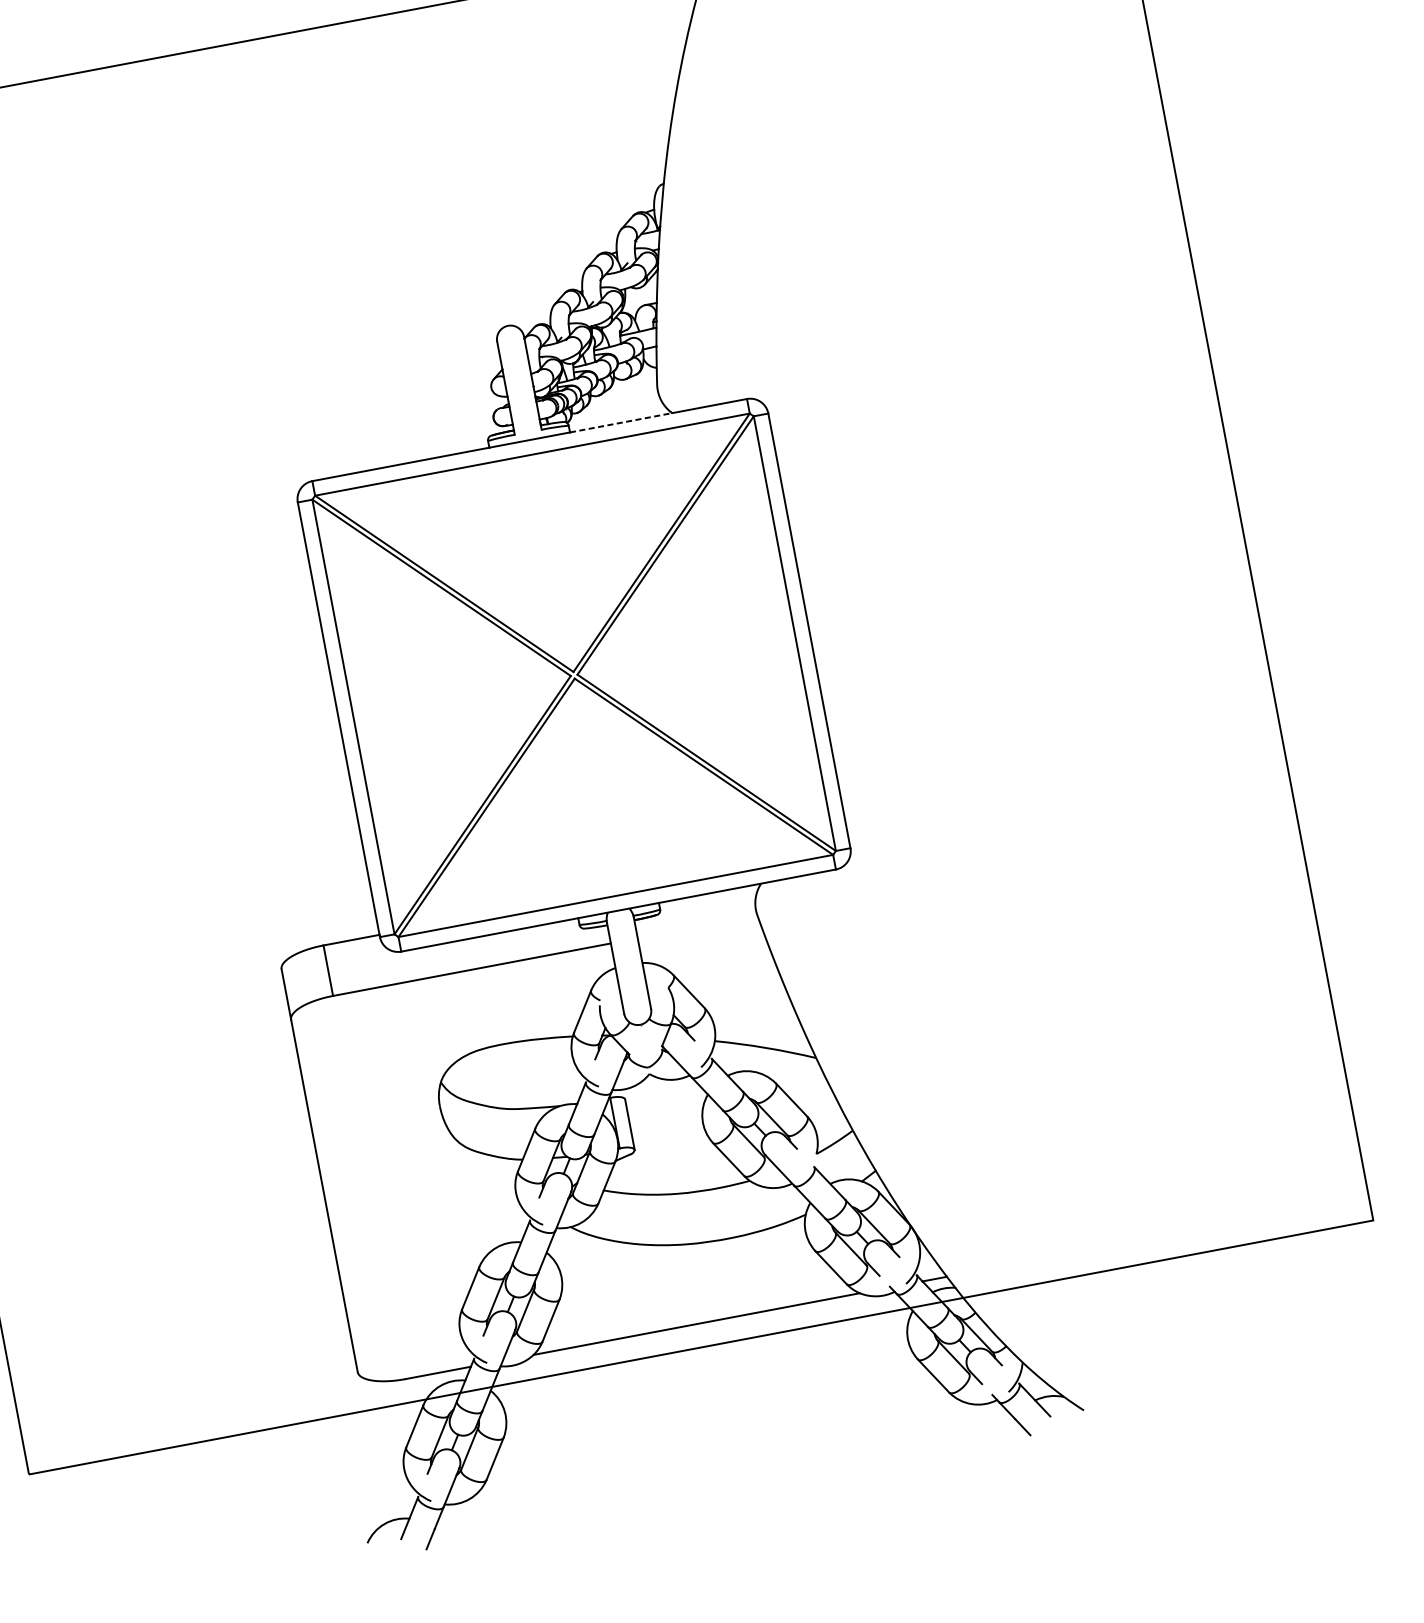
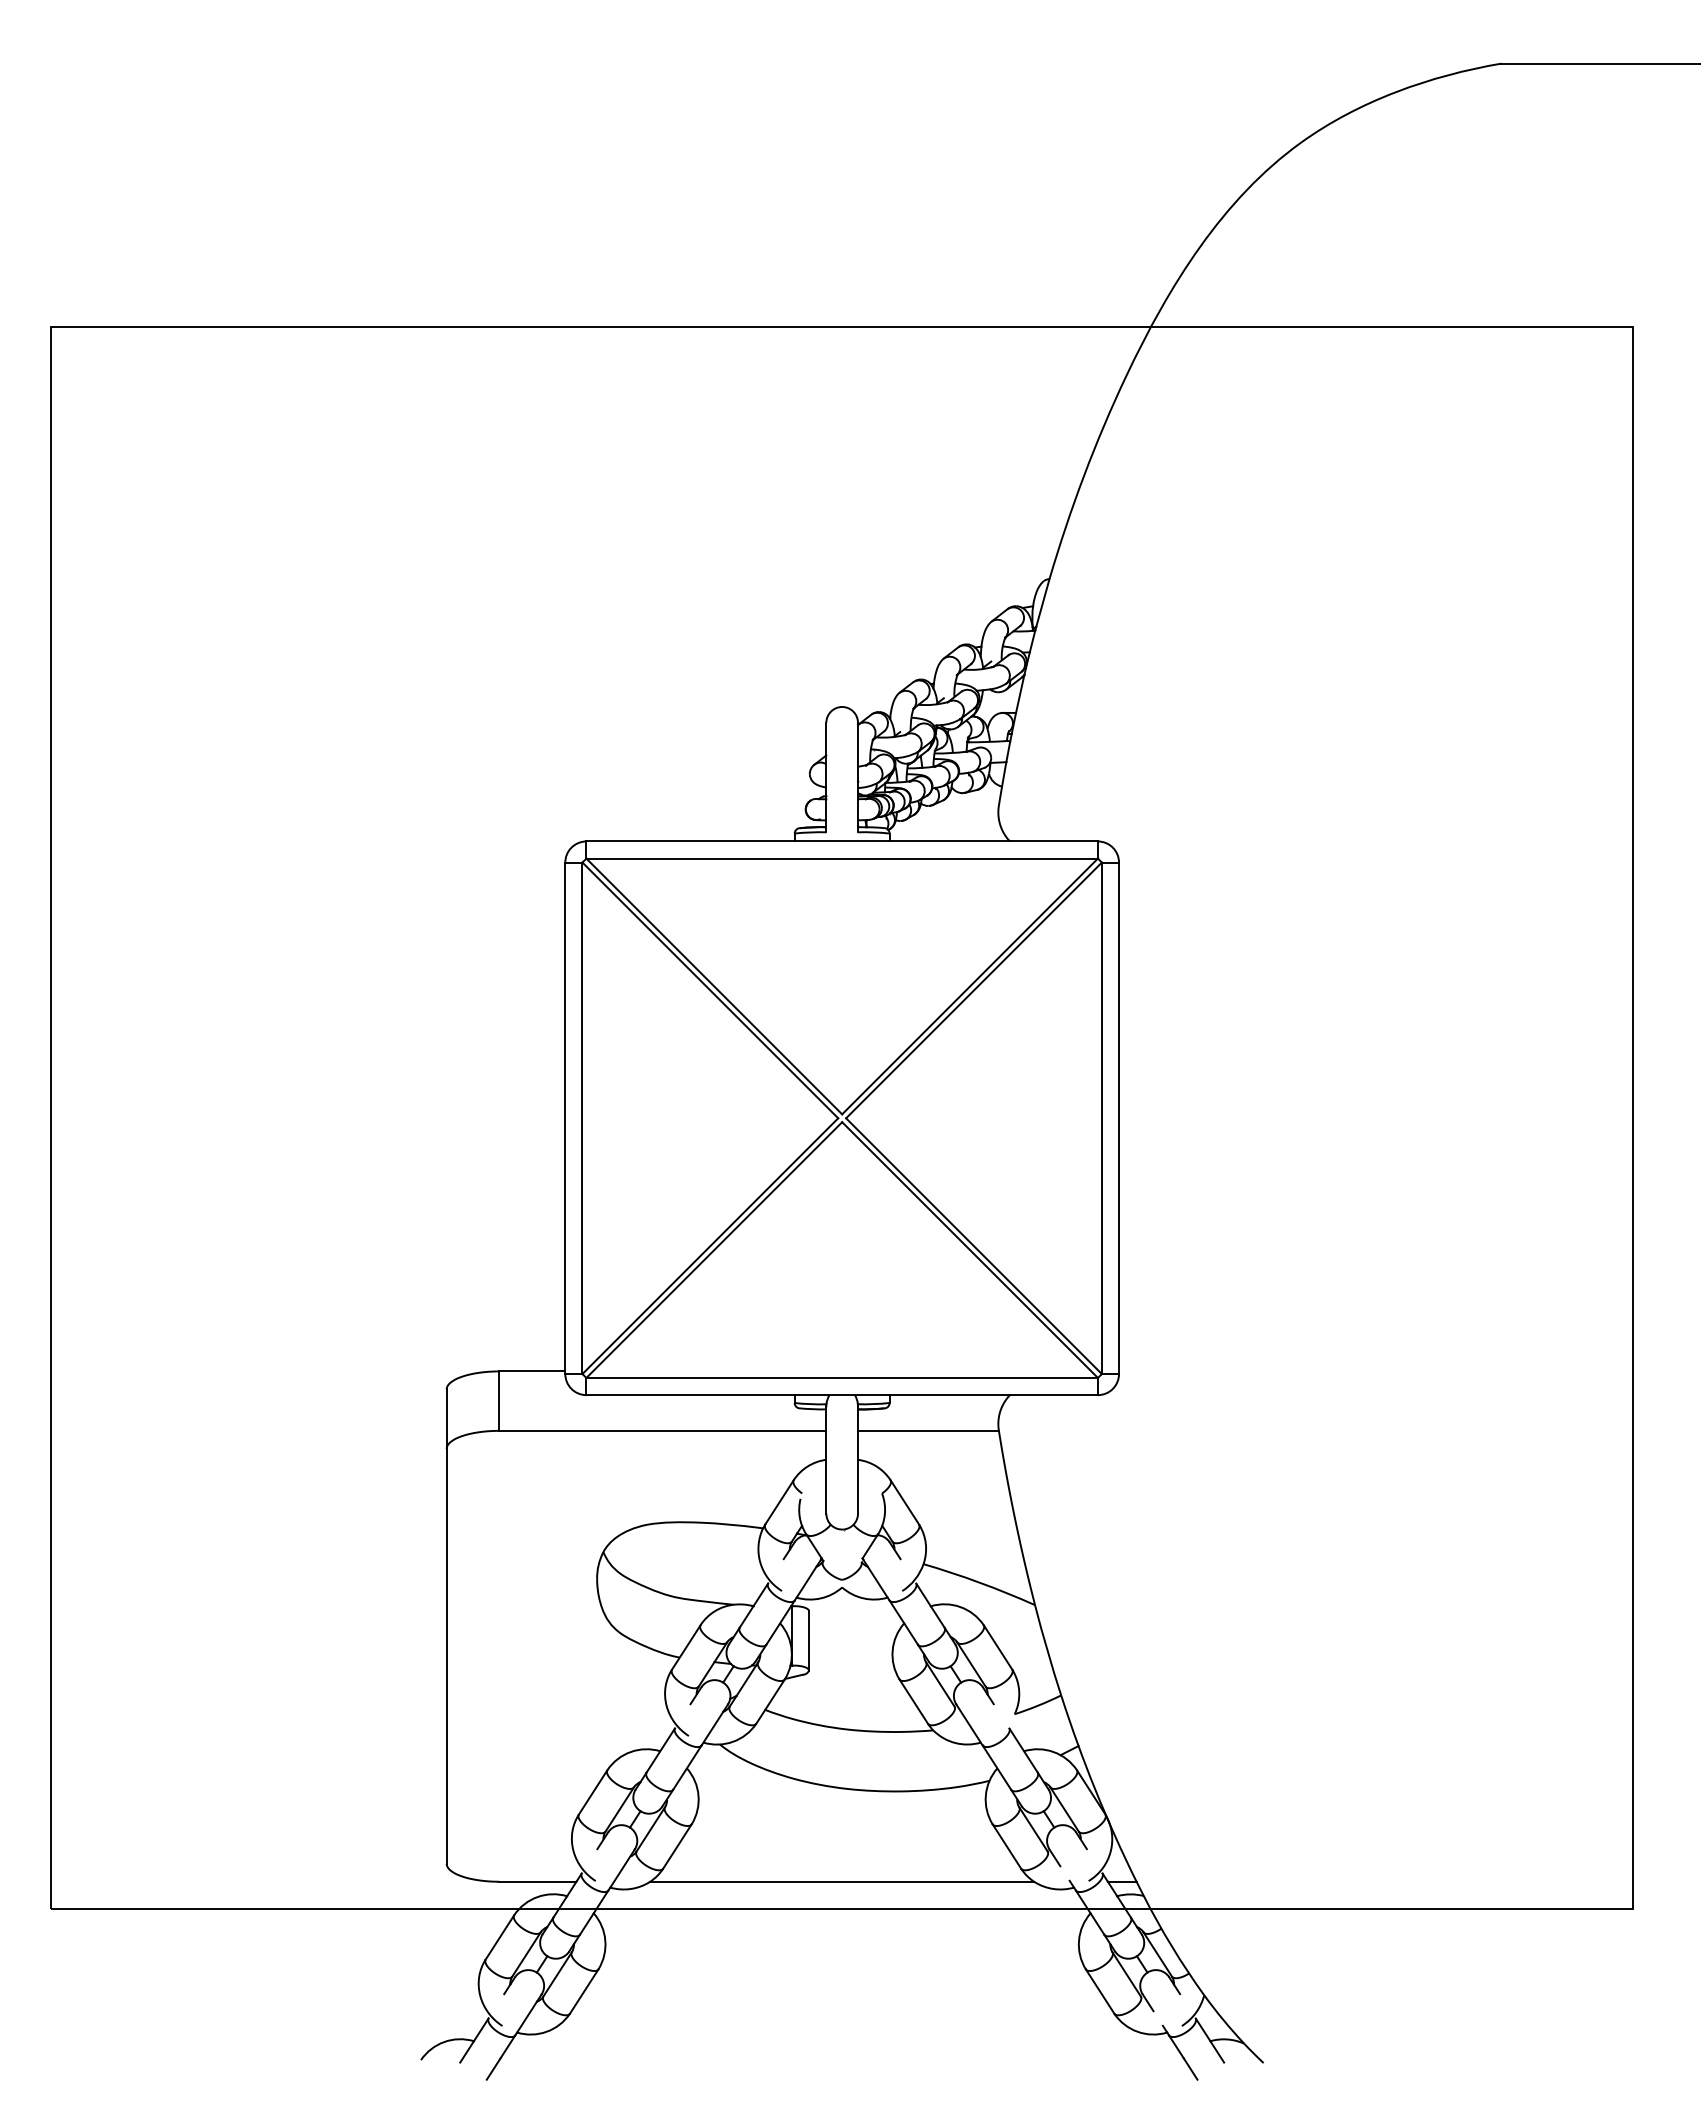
line: (621, 422) -> (950, 841), dashed -> solid
line: (697, 926) -> (928, 1430), added

